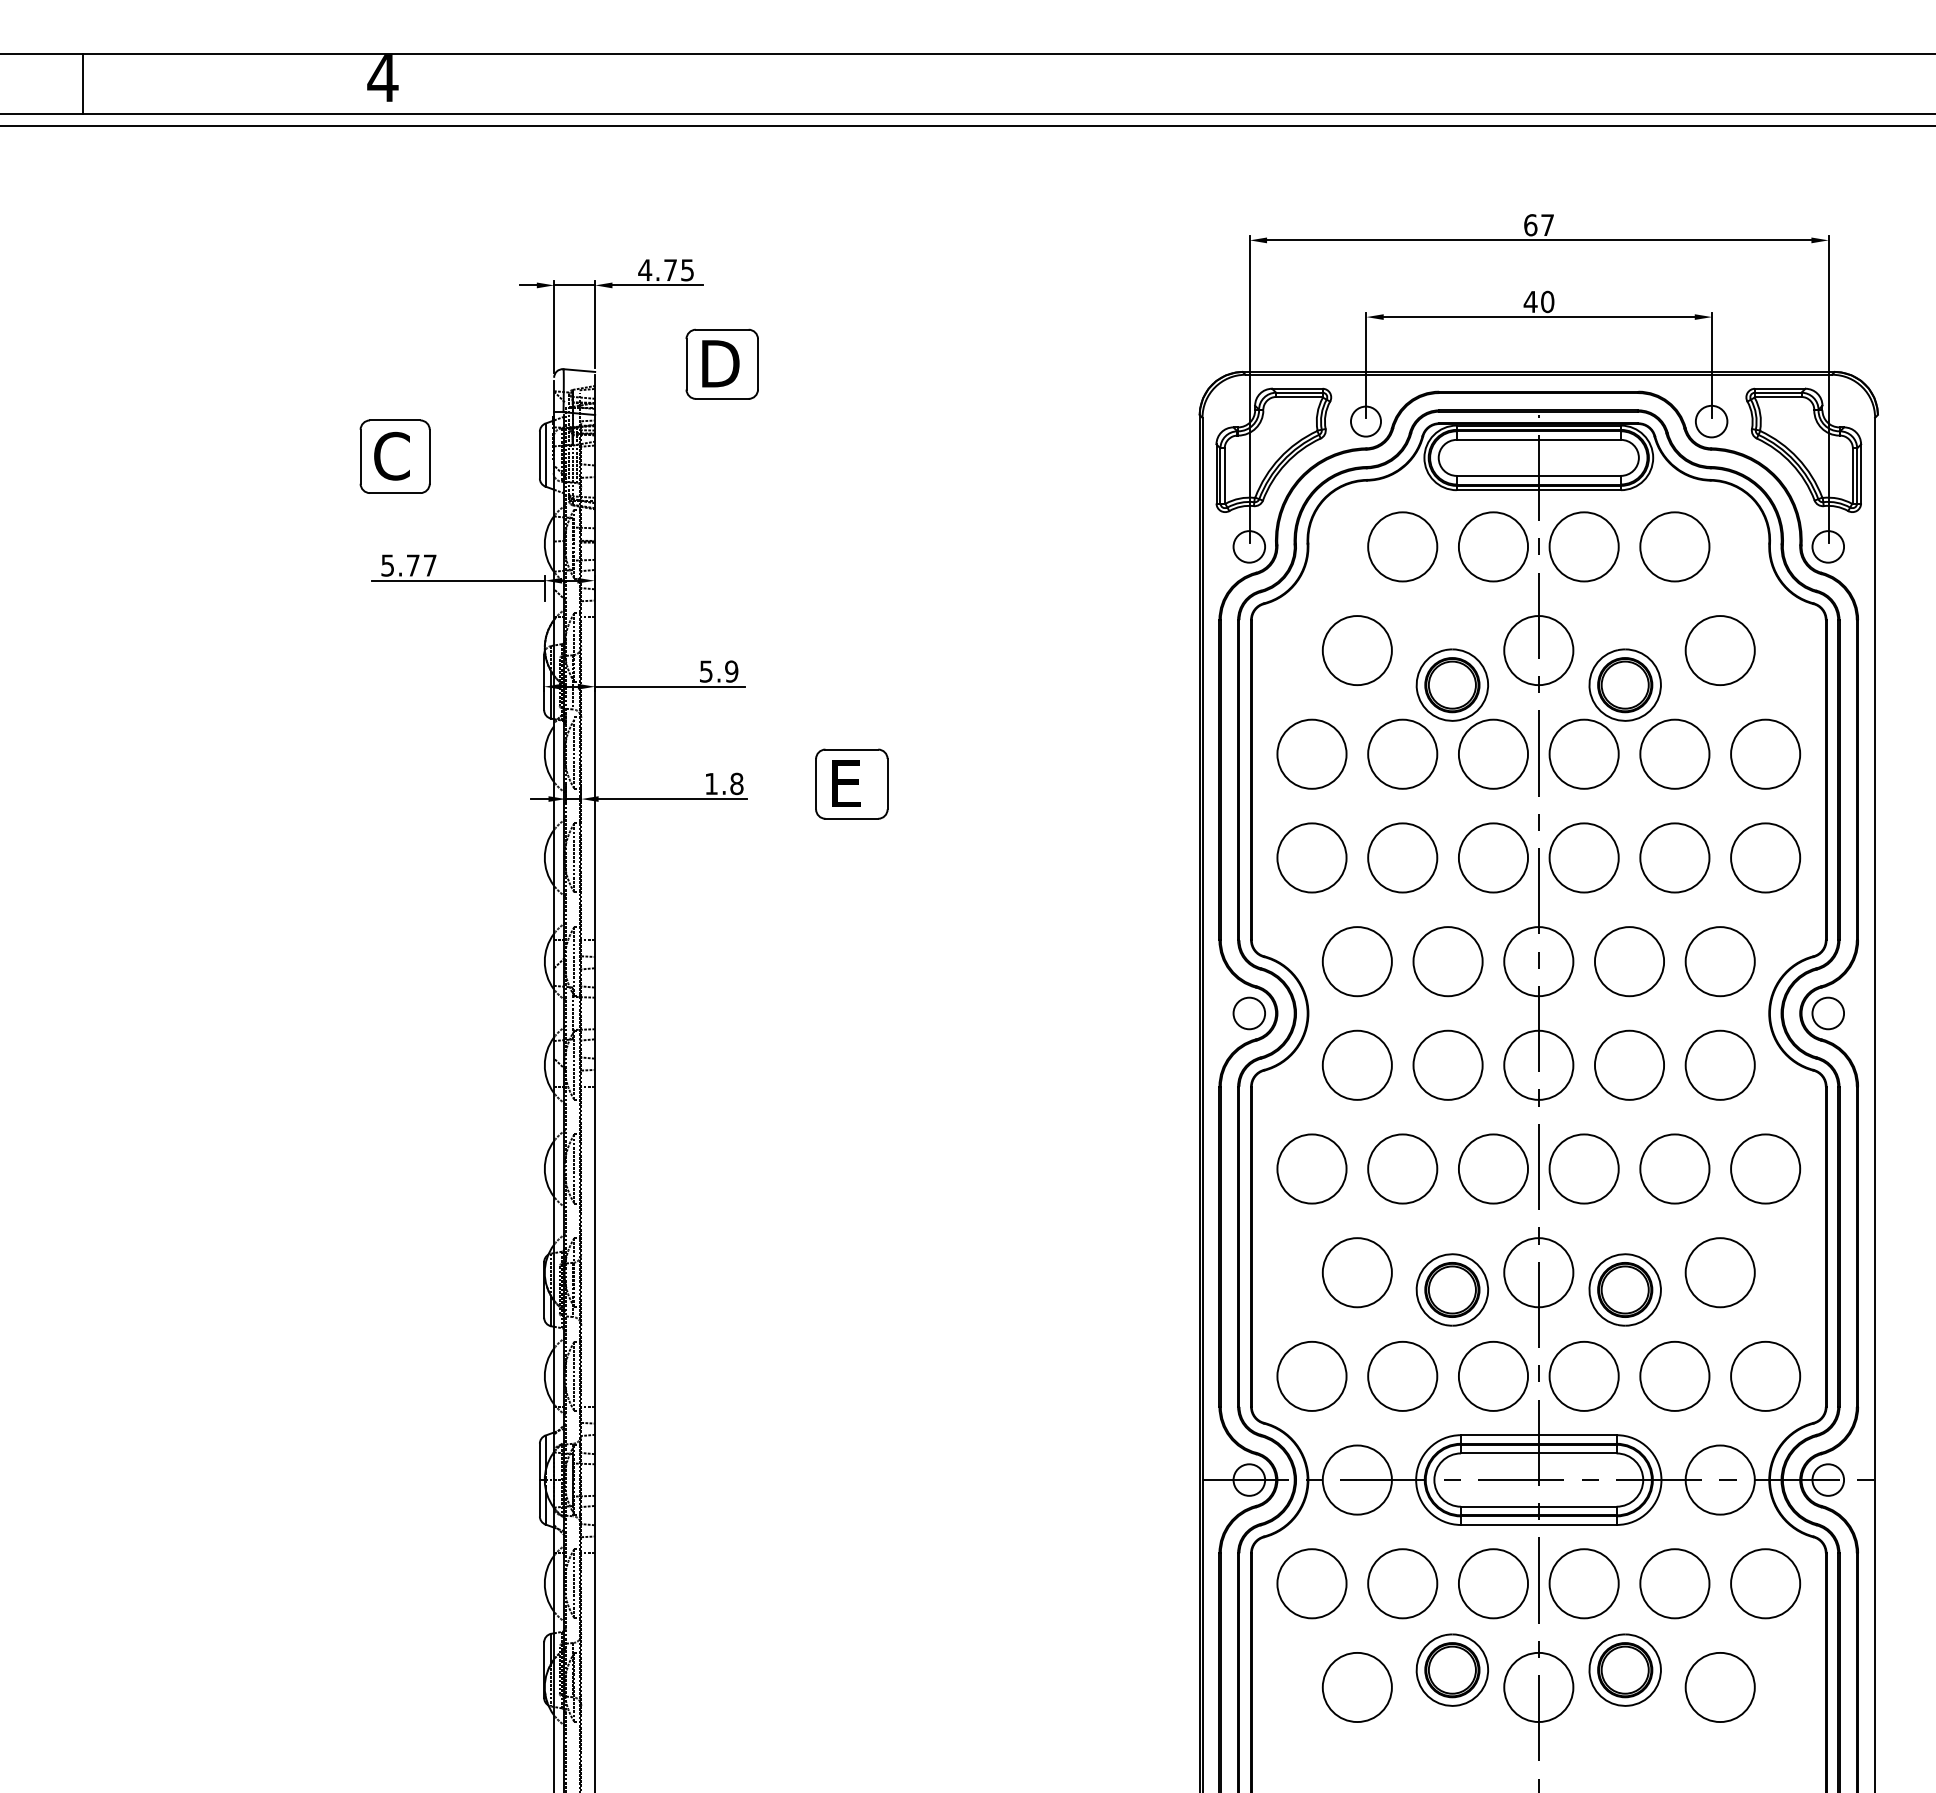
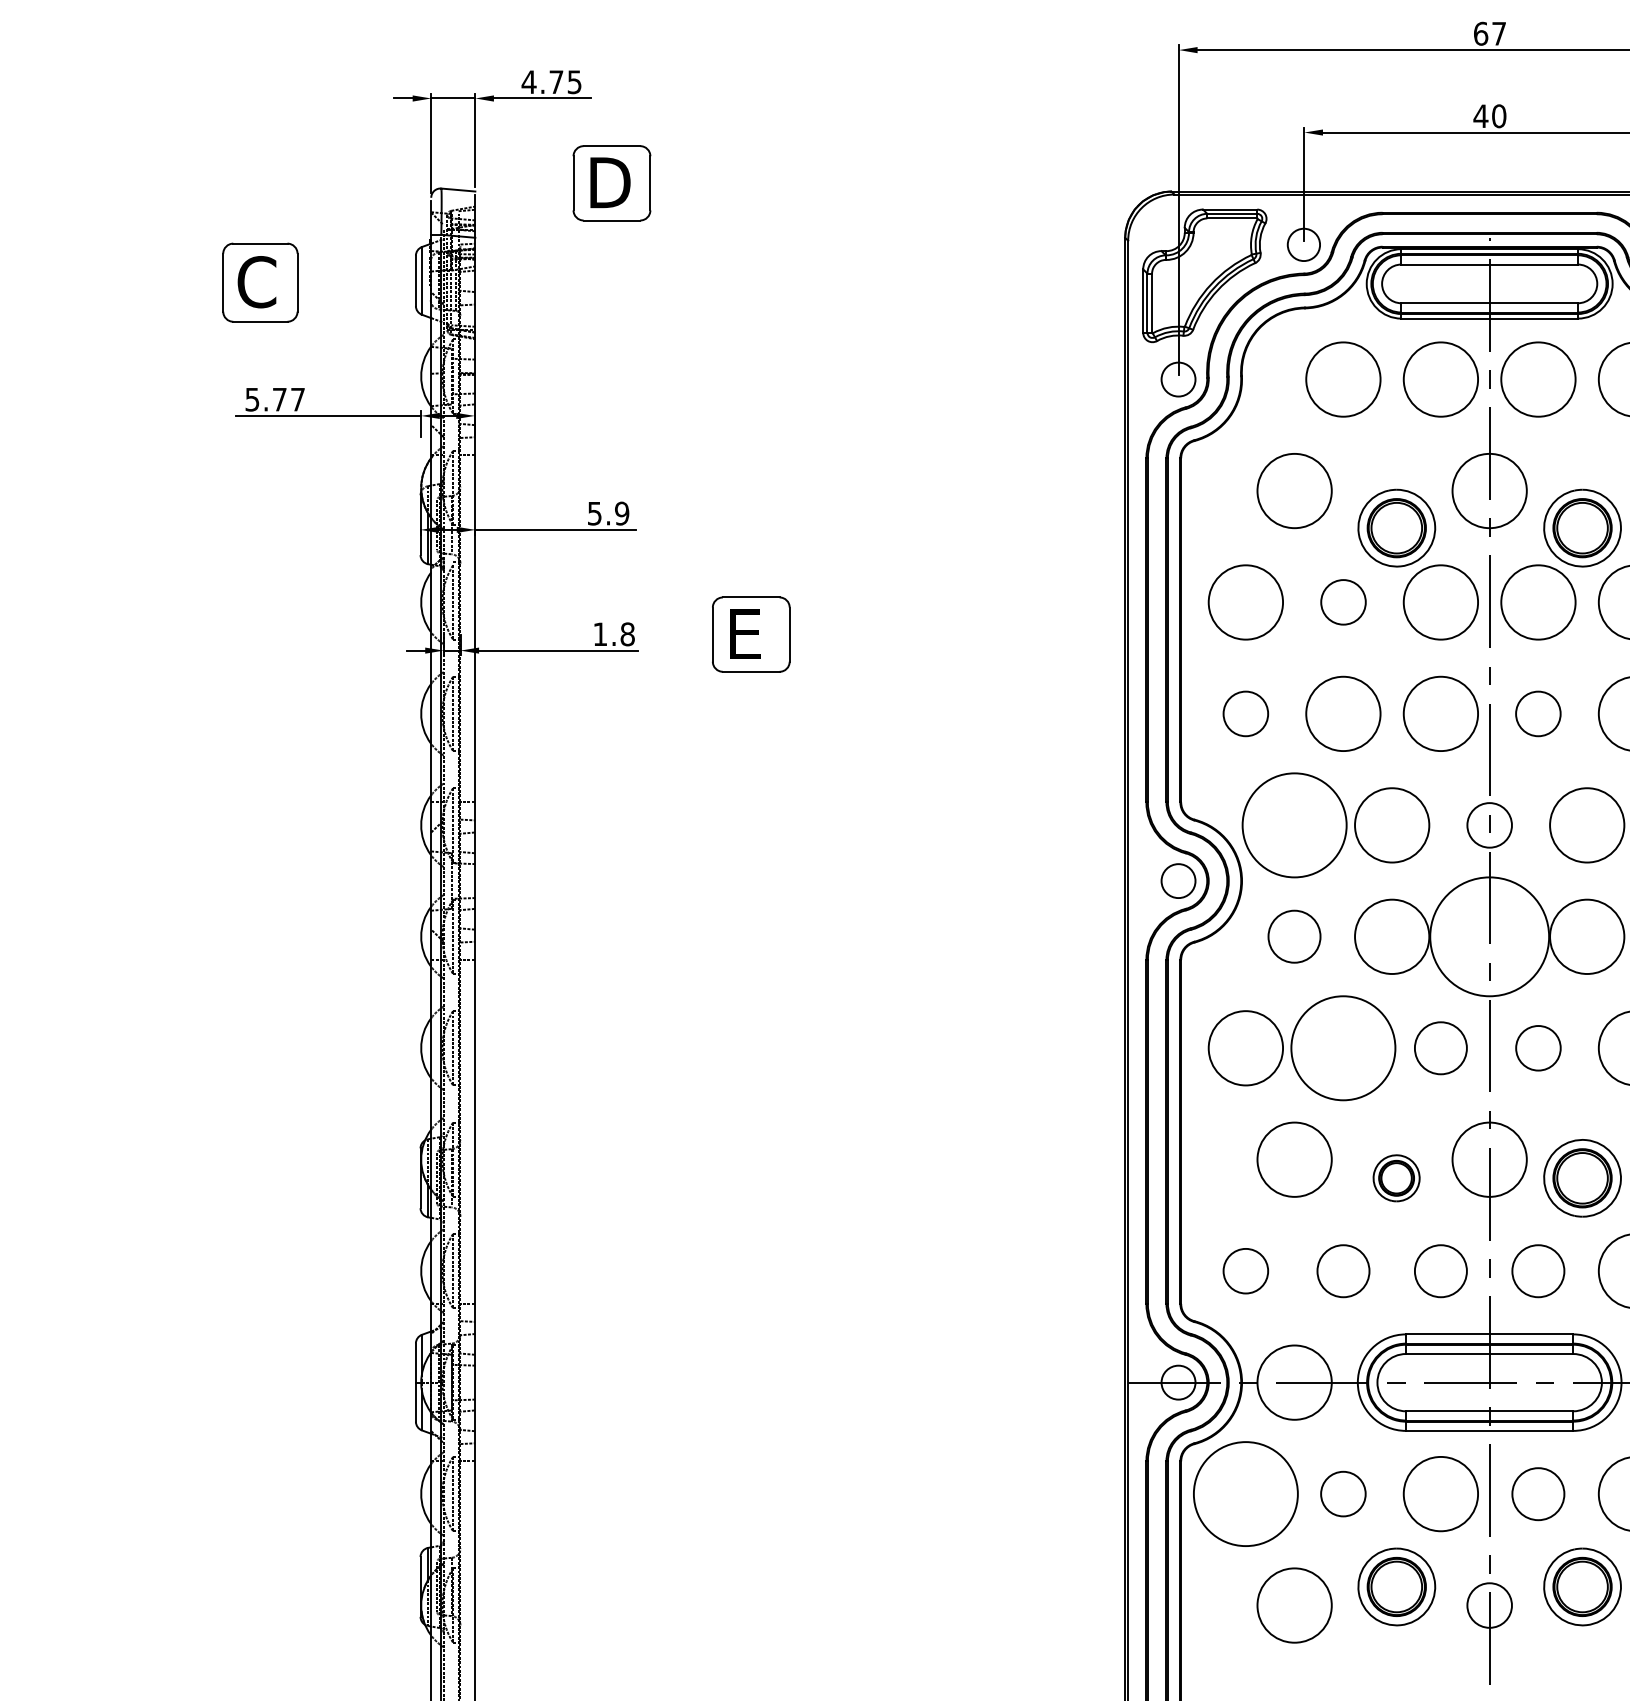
circle: (1402, 753) -> (1343, 601), size x0.6
circle: (1311, 857) -> (1245, 713), size x0.6
circle: (1583, 857) -> (1537, 713), size x0.6
circle: (1356, 961) -> (1293, 825), size x1.4
circle: (1538, 961) -> (1489, 825), size x0.6
circle: (1356, 1064) -> (1293, 935), size x0.7
circle: (1538, 1064) -> (1489, 935), size x1.6
circle: (1402, 1168) -> (1343, 1047), size x1.4
circle: (1493, 1168) -> (1440, 1047), size x0.7
circle: (1583, 1168) -> (1537, 1047), size x0.6
part: (1451, 1289) -> (1395, 1177), size x0.6
circle: (1311, 1375) -> (1245, 1270), size x0.6
circle: (1402, 1376) -> (1343, 1271), size x0.7
circle: (1493, 1376) -> (1440, 1271), size x0.7
circle: (1583, 1376) -> (1537, 1271), size x0.7
circle: (1311, 1583) -> (1245, 1493), size x1.4
circle: (1402, 1583) -> (1343, 1493), size x0.6
circle: (1583, 1583) -> (1537, 1493), size x0.7
circle: (1538, 1687) -> (1489, 1605), size x0.6

